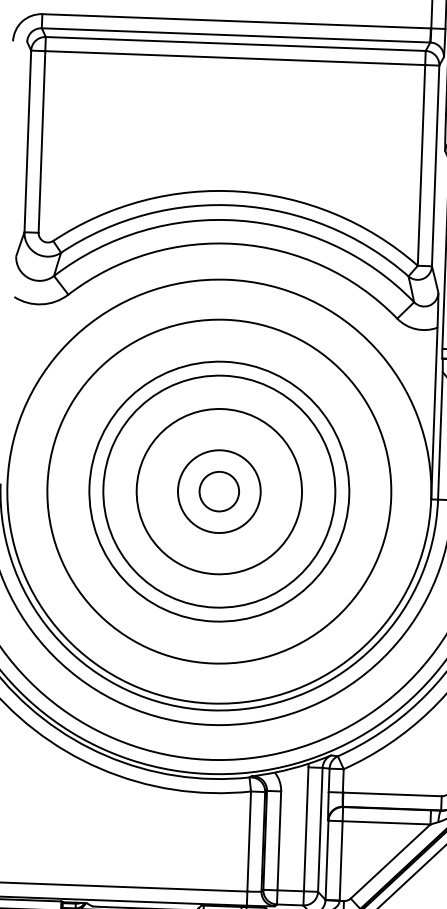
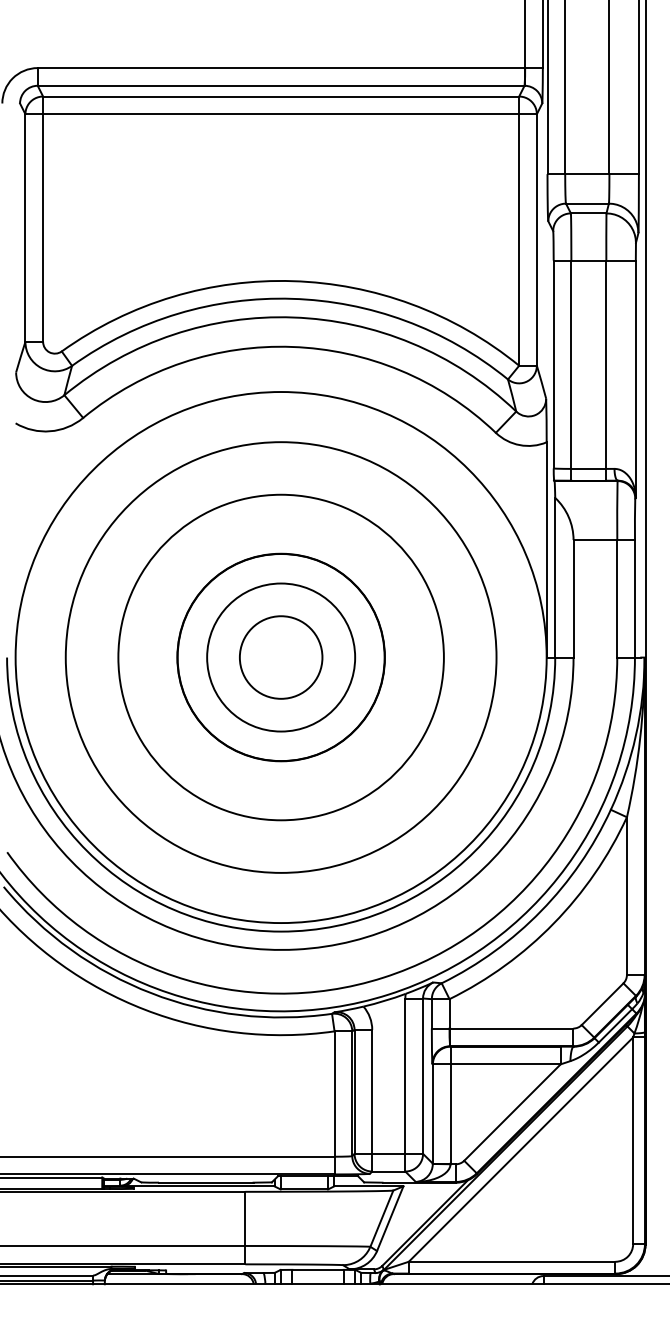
circle: (218, 491) -> (280, 657), size x0.71
circle: (218, 491) -> (280, 657), size x1.67
circle: (219, 491) -> (281, 657), size x1.43

